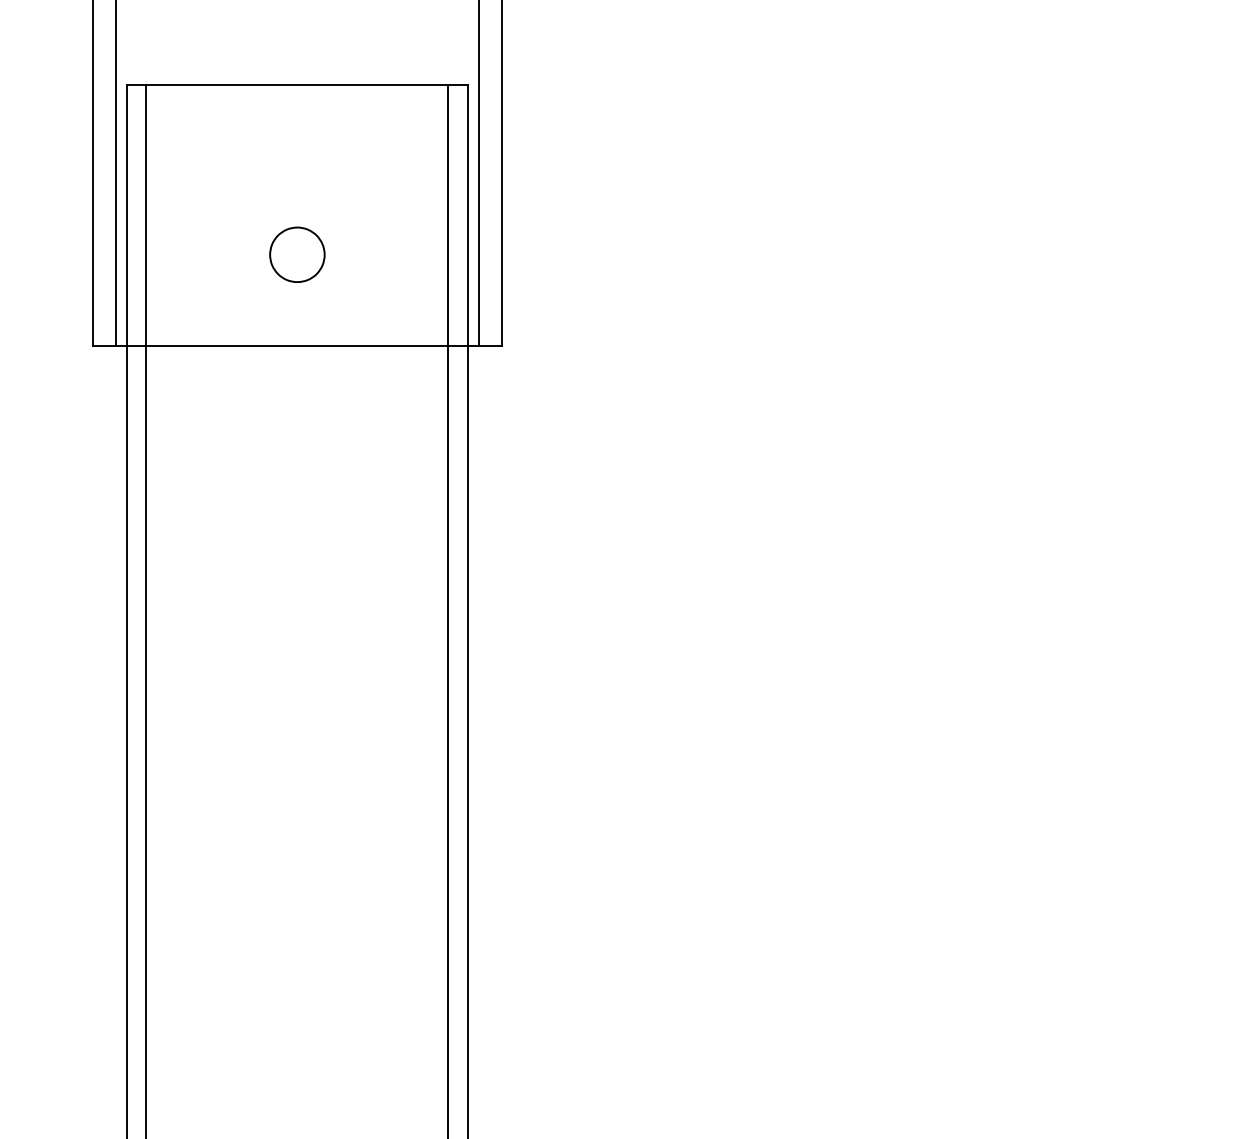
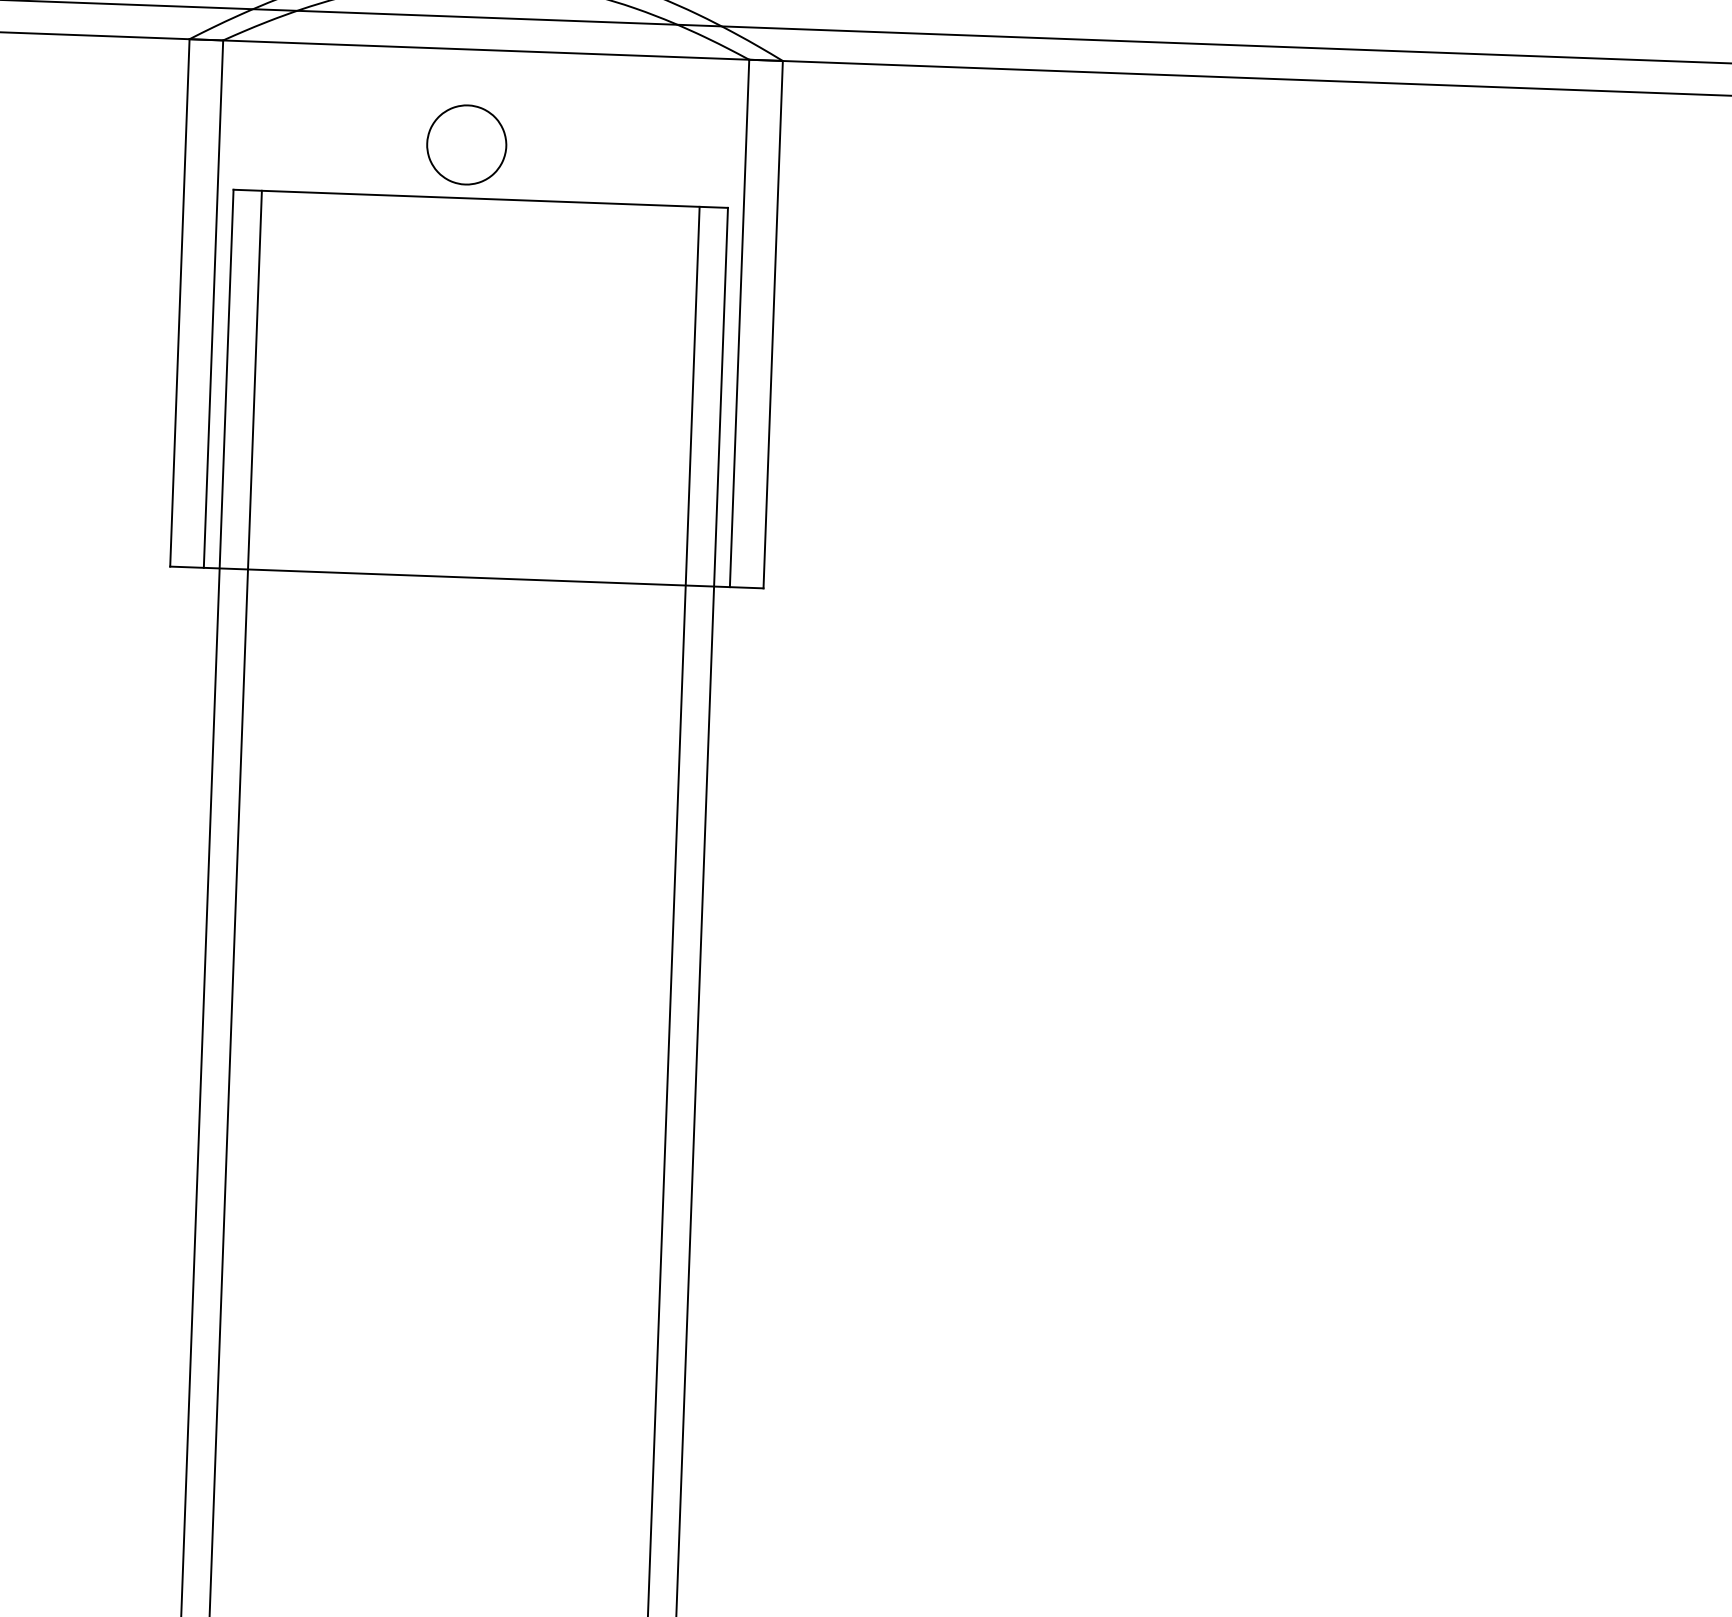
part: (297, 254) -> (466, 144), moved

